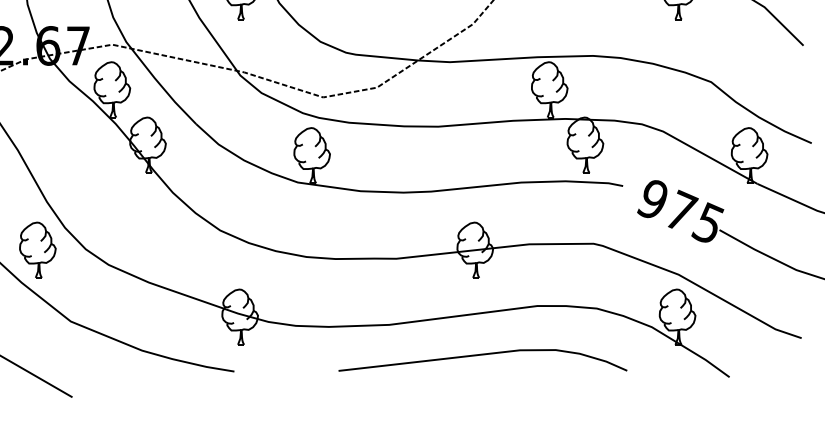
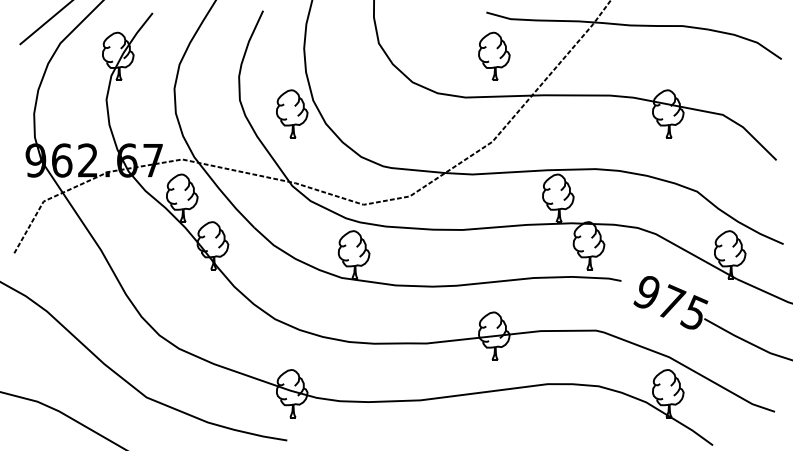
part: (38, 249) -> (118, 335), removed
curve: (482, 355) -> (500, 426), removed

